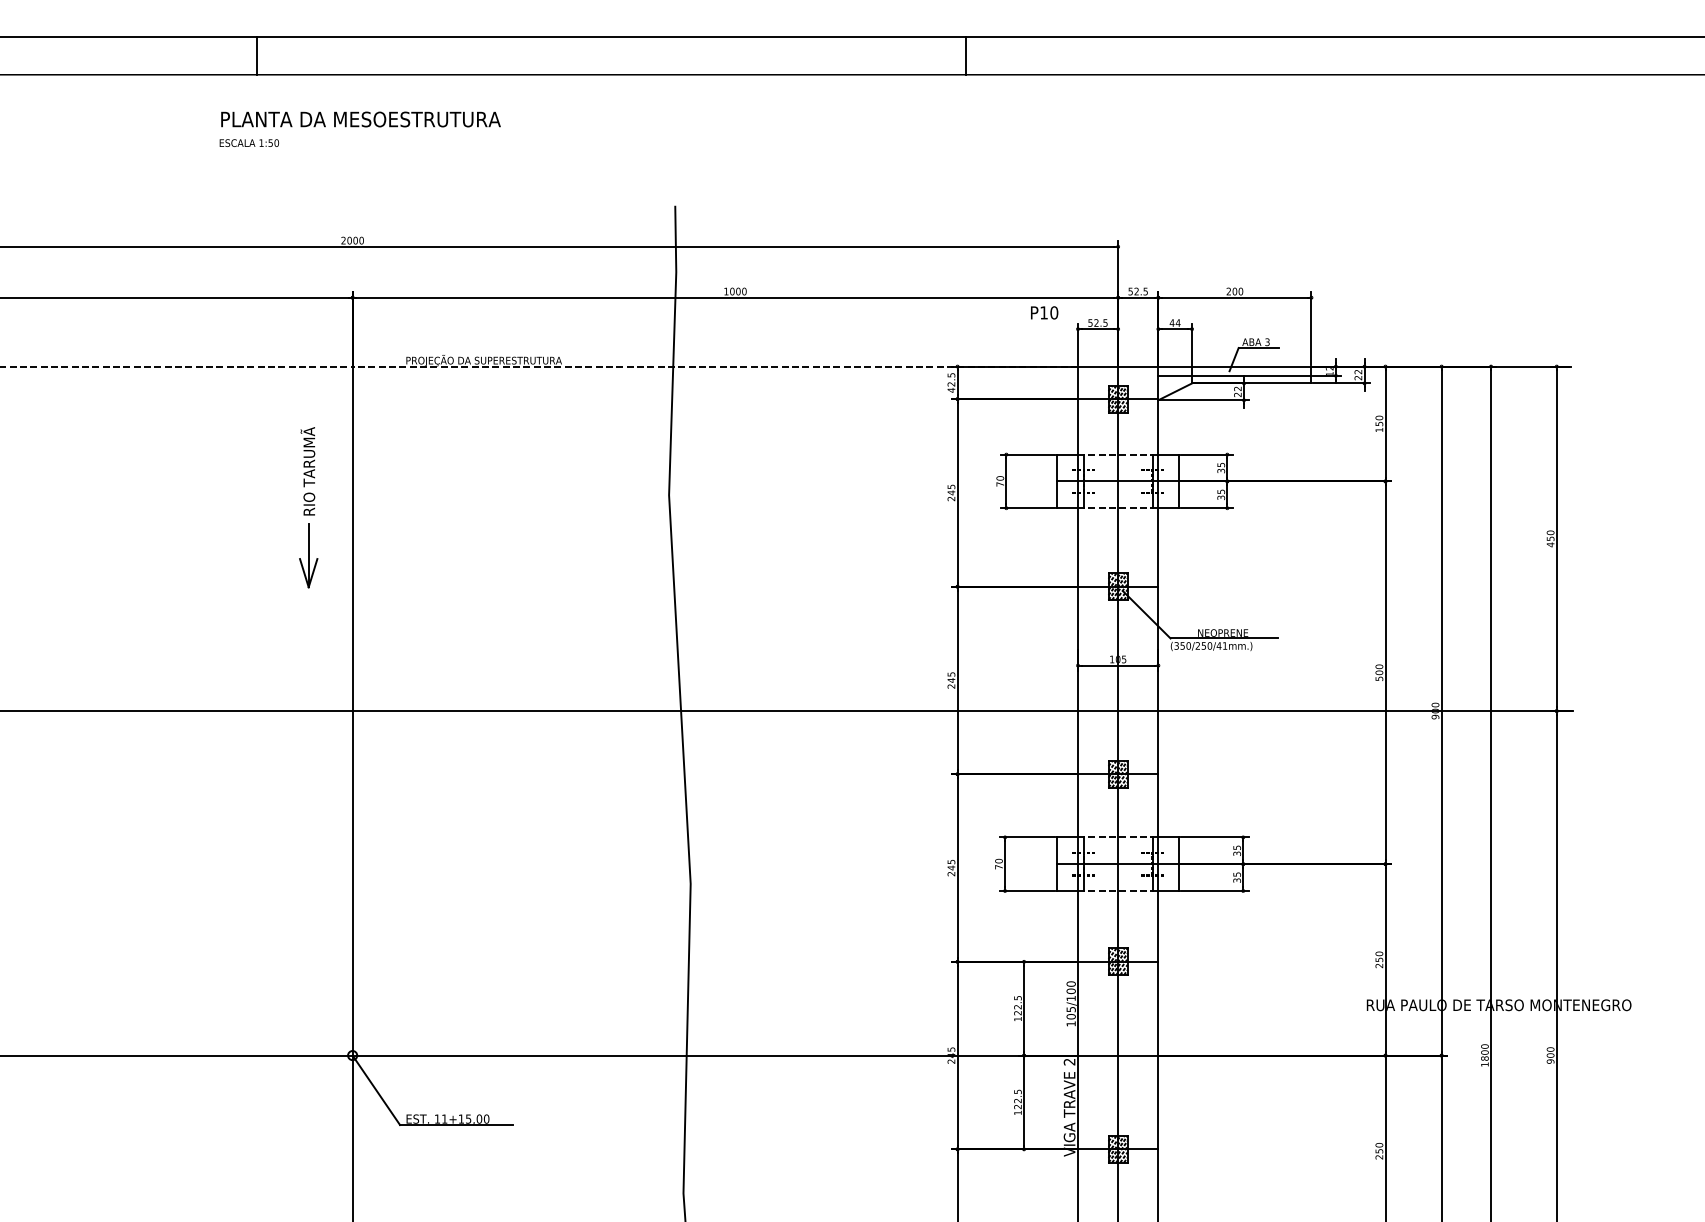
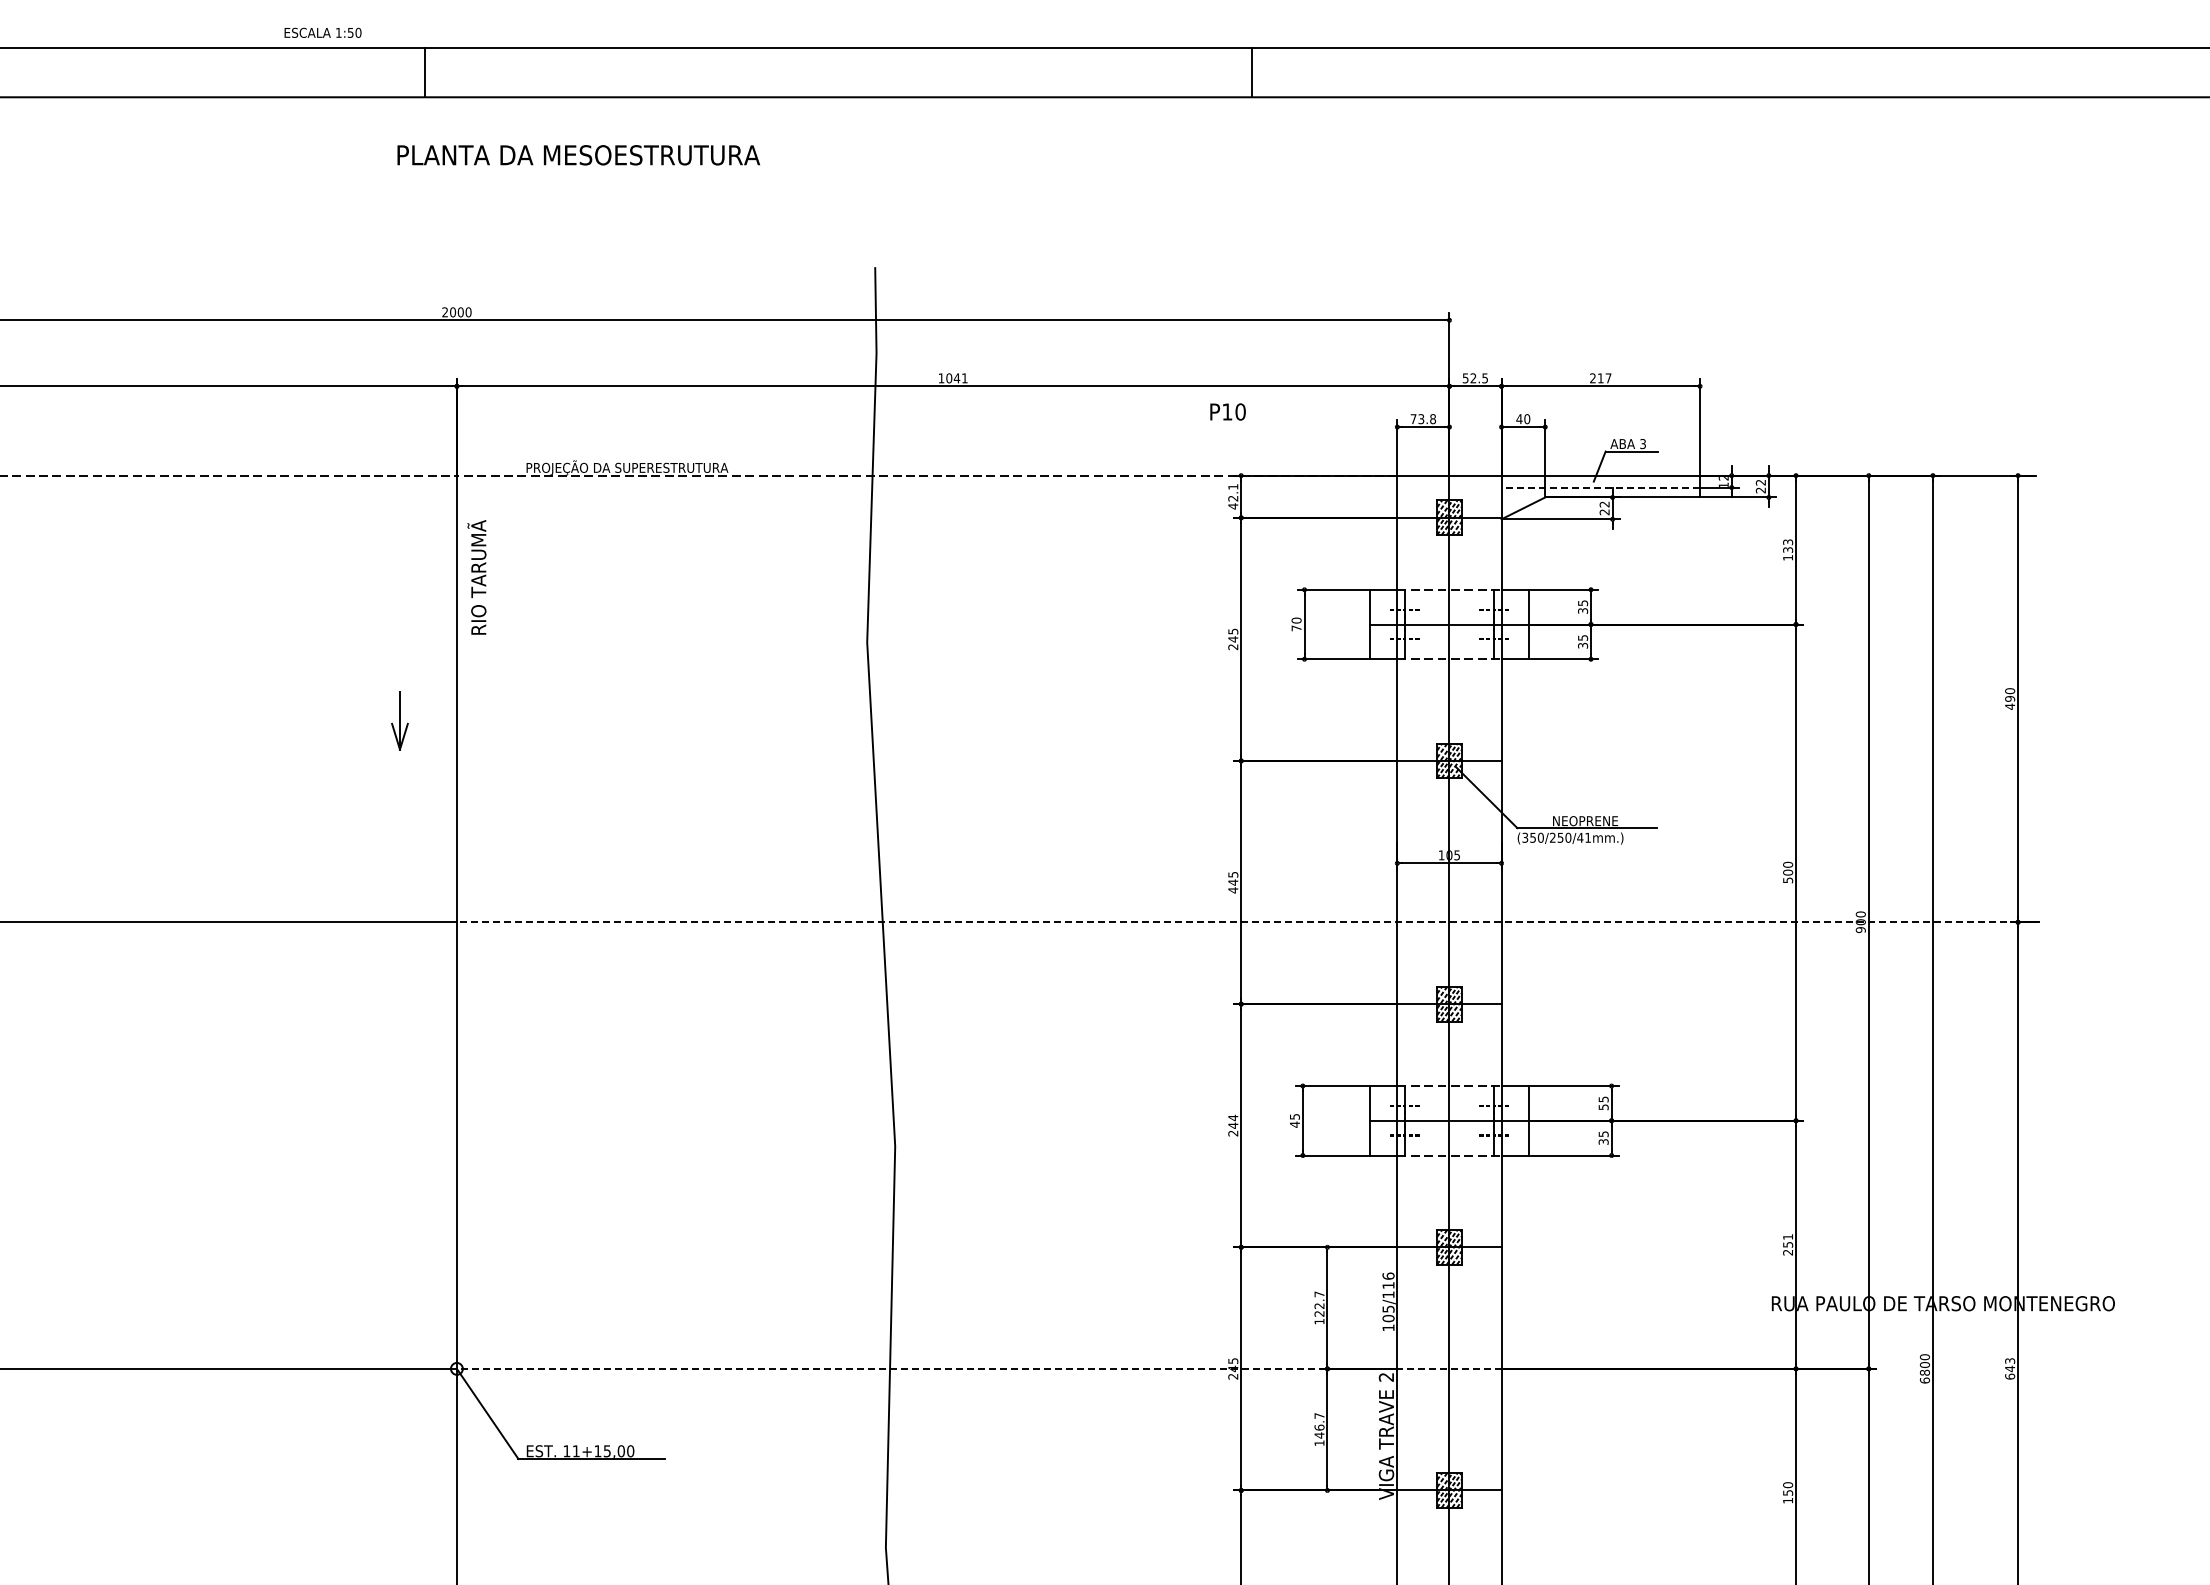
line: (257, 55) -> (424, 72), moved
text: (360, 119) -> (578, 155), moved
text: (248, 142) -> (322, 32), moved
text: (741, 291) -> (960, 378), 1000 -> 1041
text: (1237, 291) -> (1604, 378), 200 -> 217
text: (1044, 312) -> (1227, 411), moved
text: (1098, 323) -> (1423, 419), 52.5 -> 73.8
text: (1178, 323) -> (1527, 419), 44 -> 40
text: (951, 374) -> (1233, 486), 42.5 -> 42.1
line: (1234, 375) -> (1600, 487), solid -> dashed
text: (1379, 420) -> (1788, 545), 150 -> 133
text: (307, 471) -> (476, 577), moved
text: (1550, 538) -> (2009, 698), 450 -> 490
part: (308, 555) -> (399, 720), size x0.7
text: (951, 686) -> (1233, 890), 245 -> 445
line: (962, 711) -> (1247, 922), solid -> dashed
text: (1236, 853) -> (1602, 1106), 35 -> 55
text: (951, 861) -> (1233, 1117), 245 -> 244
text: (998, 863) -> (1294, 1120), 70 -> 45
text: (1379, 954) -> (1788, 1237), 250 -> 251
text: (1071, 987) -> (1388, 1280), 105/100 -> 105/116
text: (1017, 998) -> (1319, 1294), 122.5 -> 122.7
line: (754, 1055) -> (978, 1368), solid -> dashed
text: (1550, 1055) -> (2010, 1368), 900 -> 643
text: (1484, 1064) -> (1924, 1380), 1800 -> 6800
text: (1017, 1099) -> (1319, 1425), 122.5 -> 146.7
text: (1378, 1157) -> (1787, 1500), 250 -> 150

